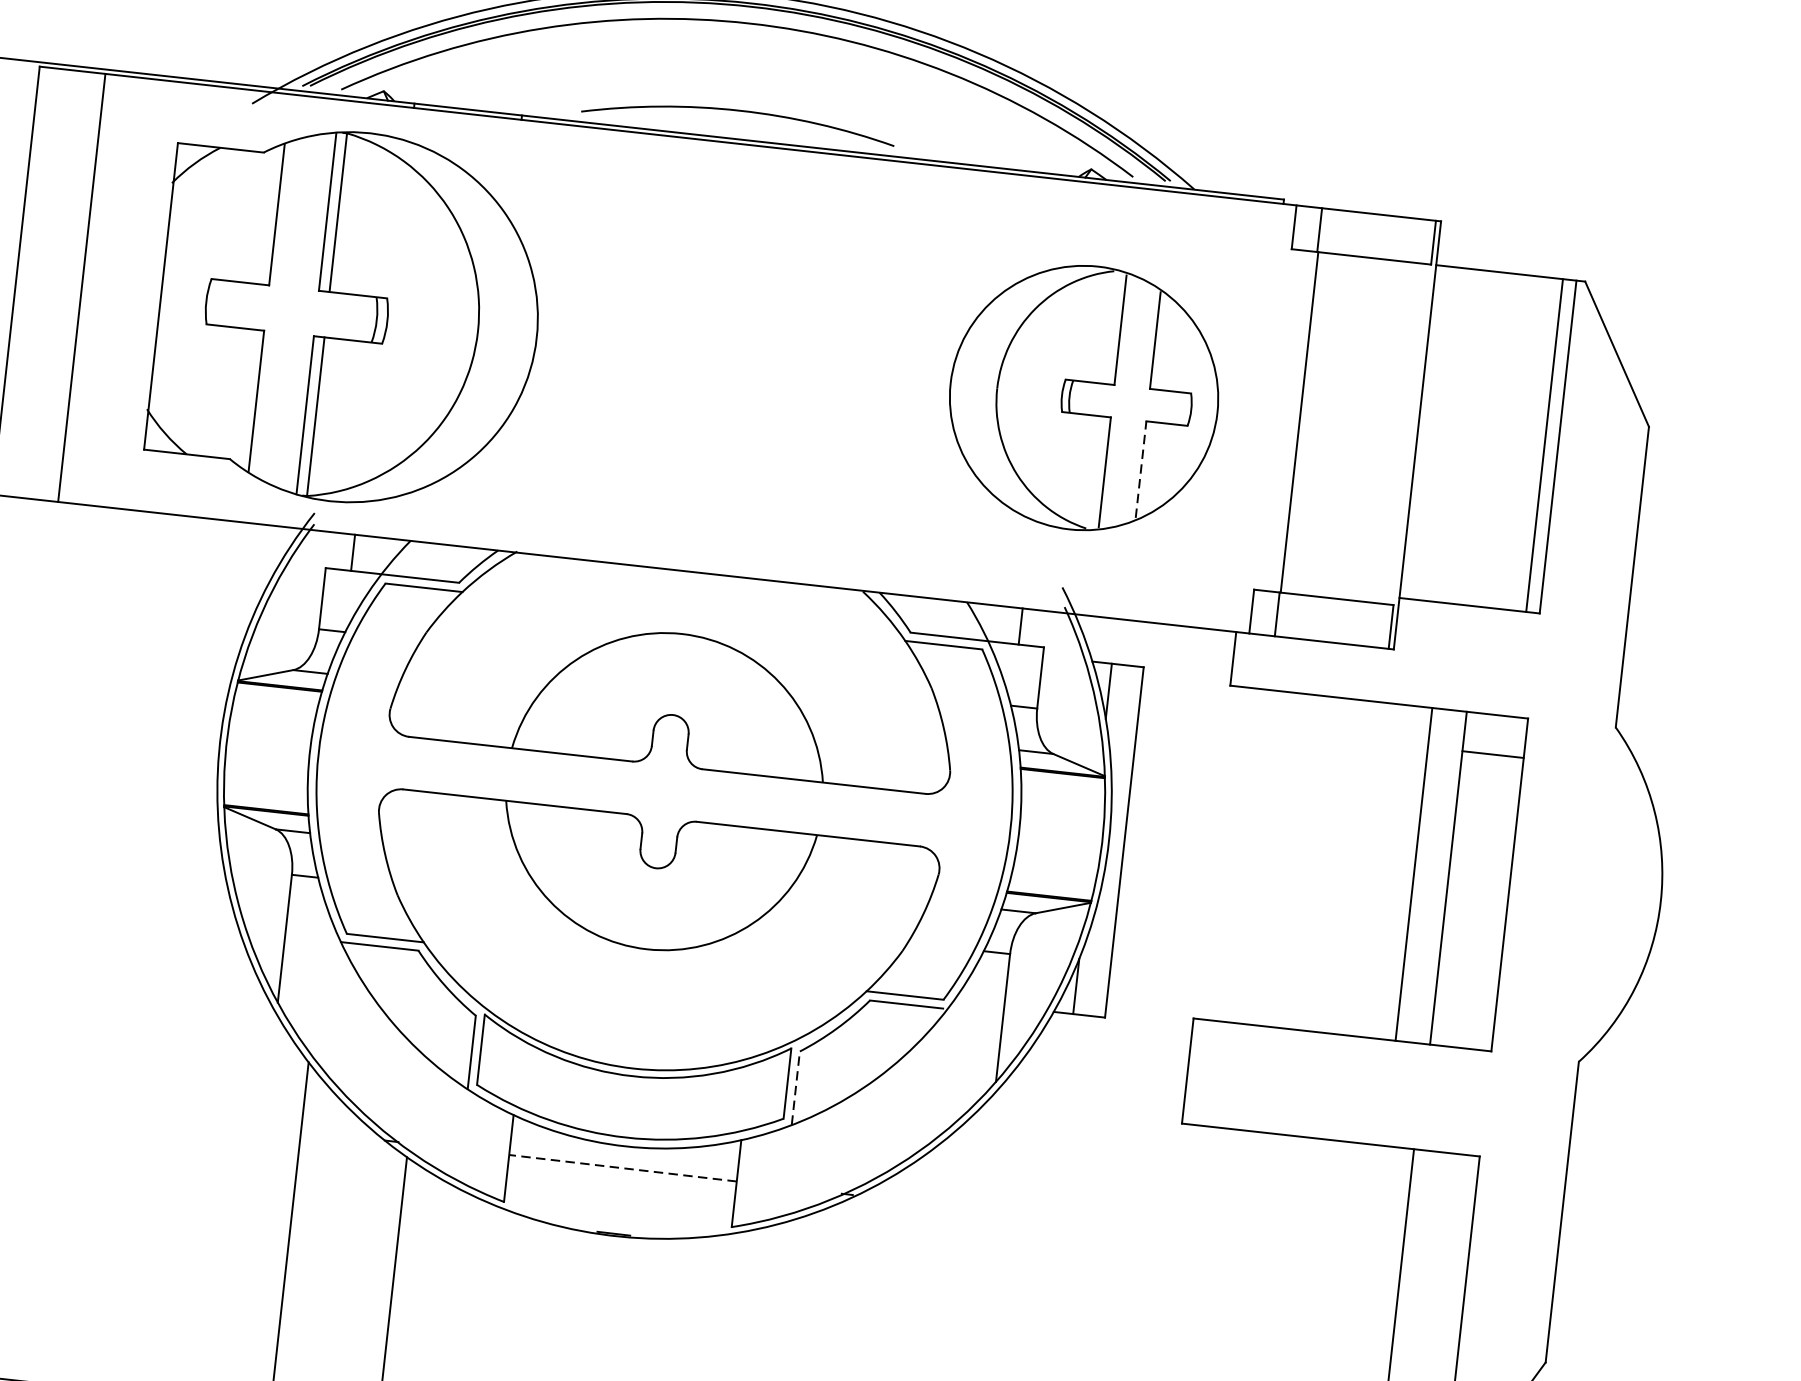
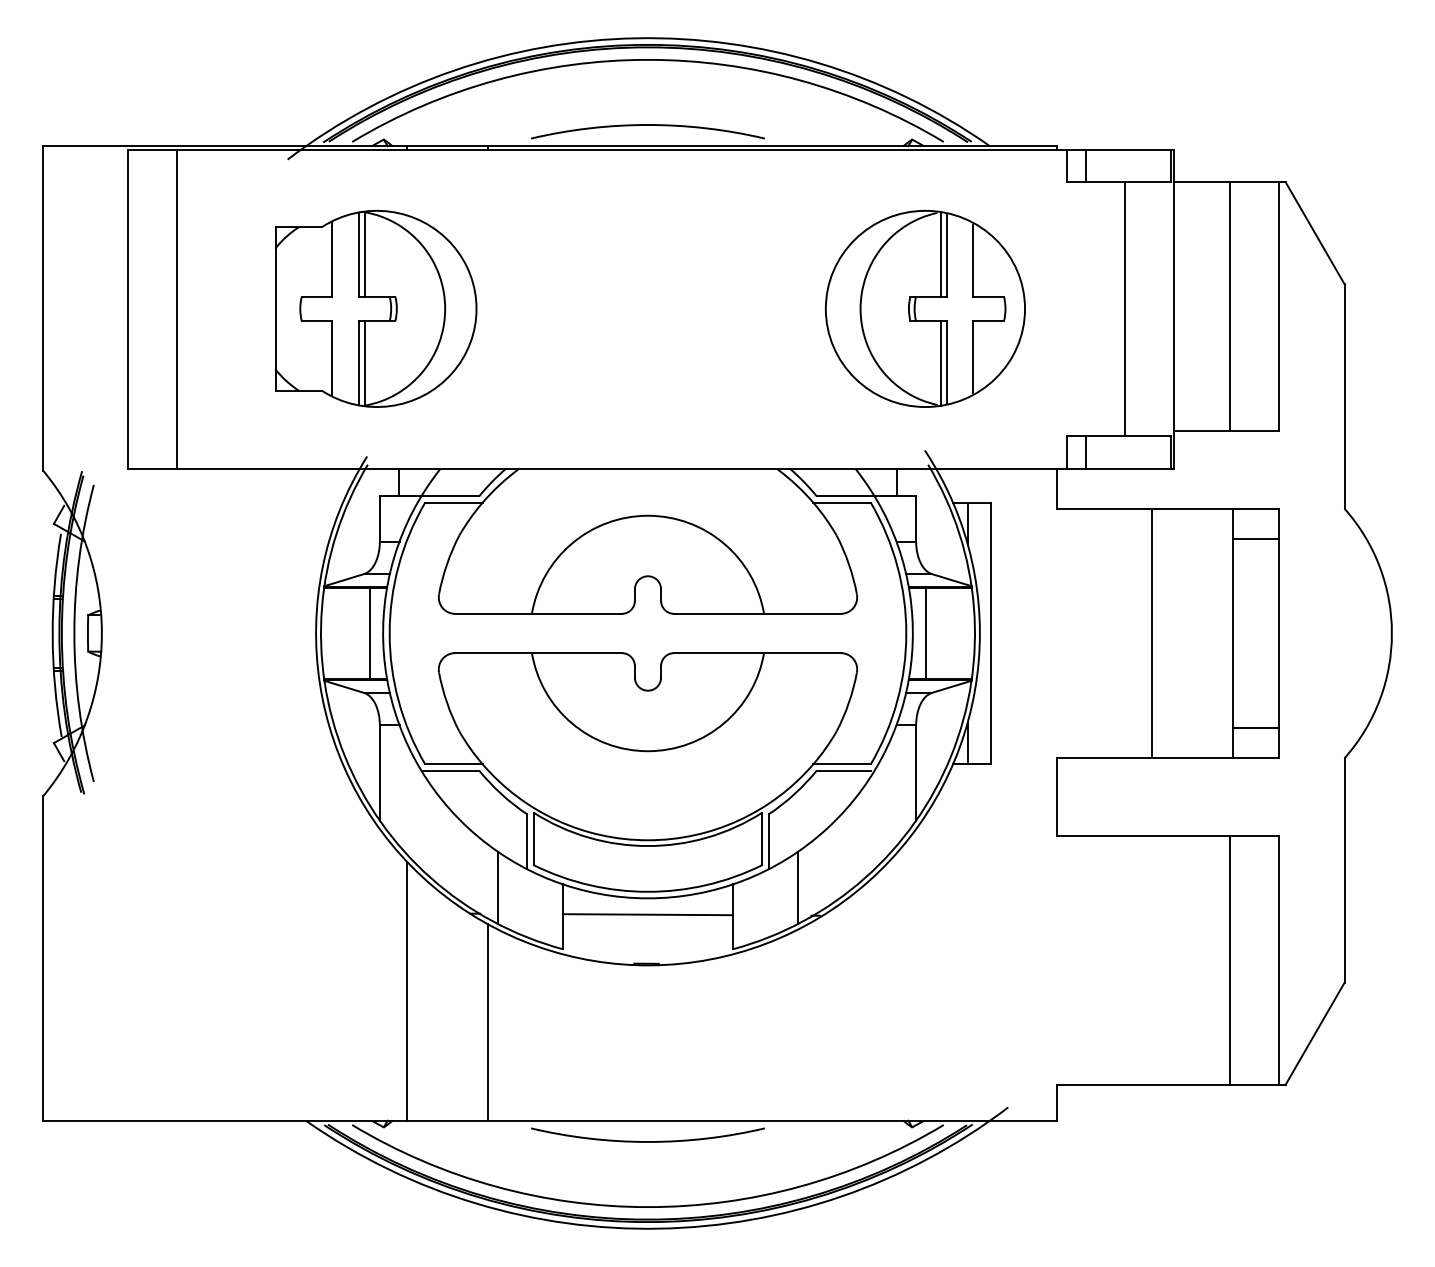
part: (347, 316) -> (375, 308), size x0.71
line: (1113, 327) -> (941, 254), added
line: (1299, 422) -> (1125, 309), moved
line: (1545, 445) -> (1230, 306), moved
line: (1141, 468) -> (973, 356), dashed -> solid
line: (1097, 473) -> (941, 363), added
line: (292, 750) -> (370, 633), added
line: (1036, 832) -> (925, 633), added
line: (1413, 874) -> (1151, 633), moved
line: (1465, 1008) -> (1256, 728), added
line: (795, 1088) -> (768, 841), dashed -> solid
line: (425, 1109) -> (497, 887), added
line: (828, 1154) -> (798, 887), added
line: (622, 1167) -> (647, 914), dashed -> solid

